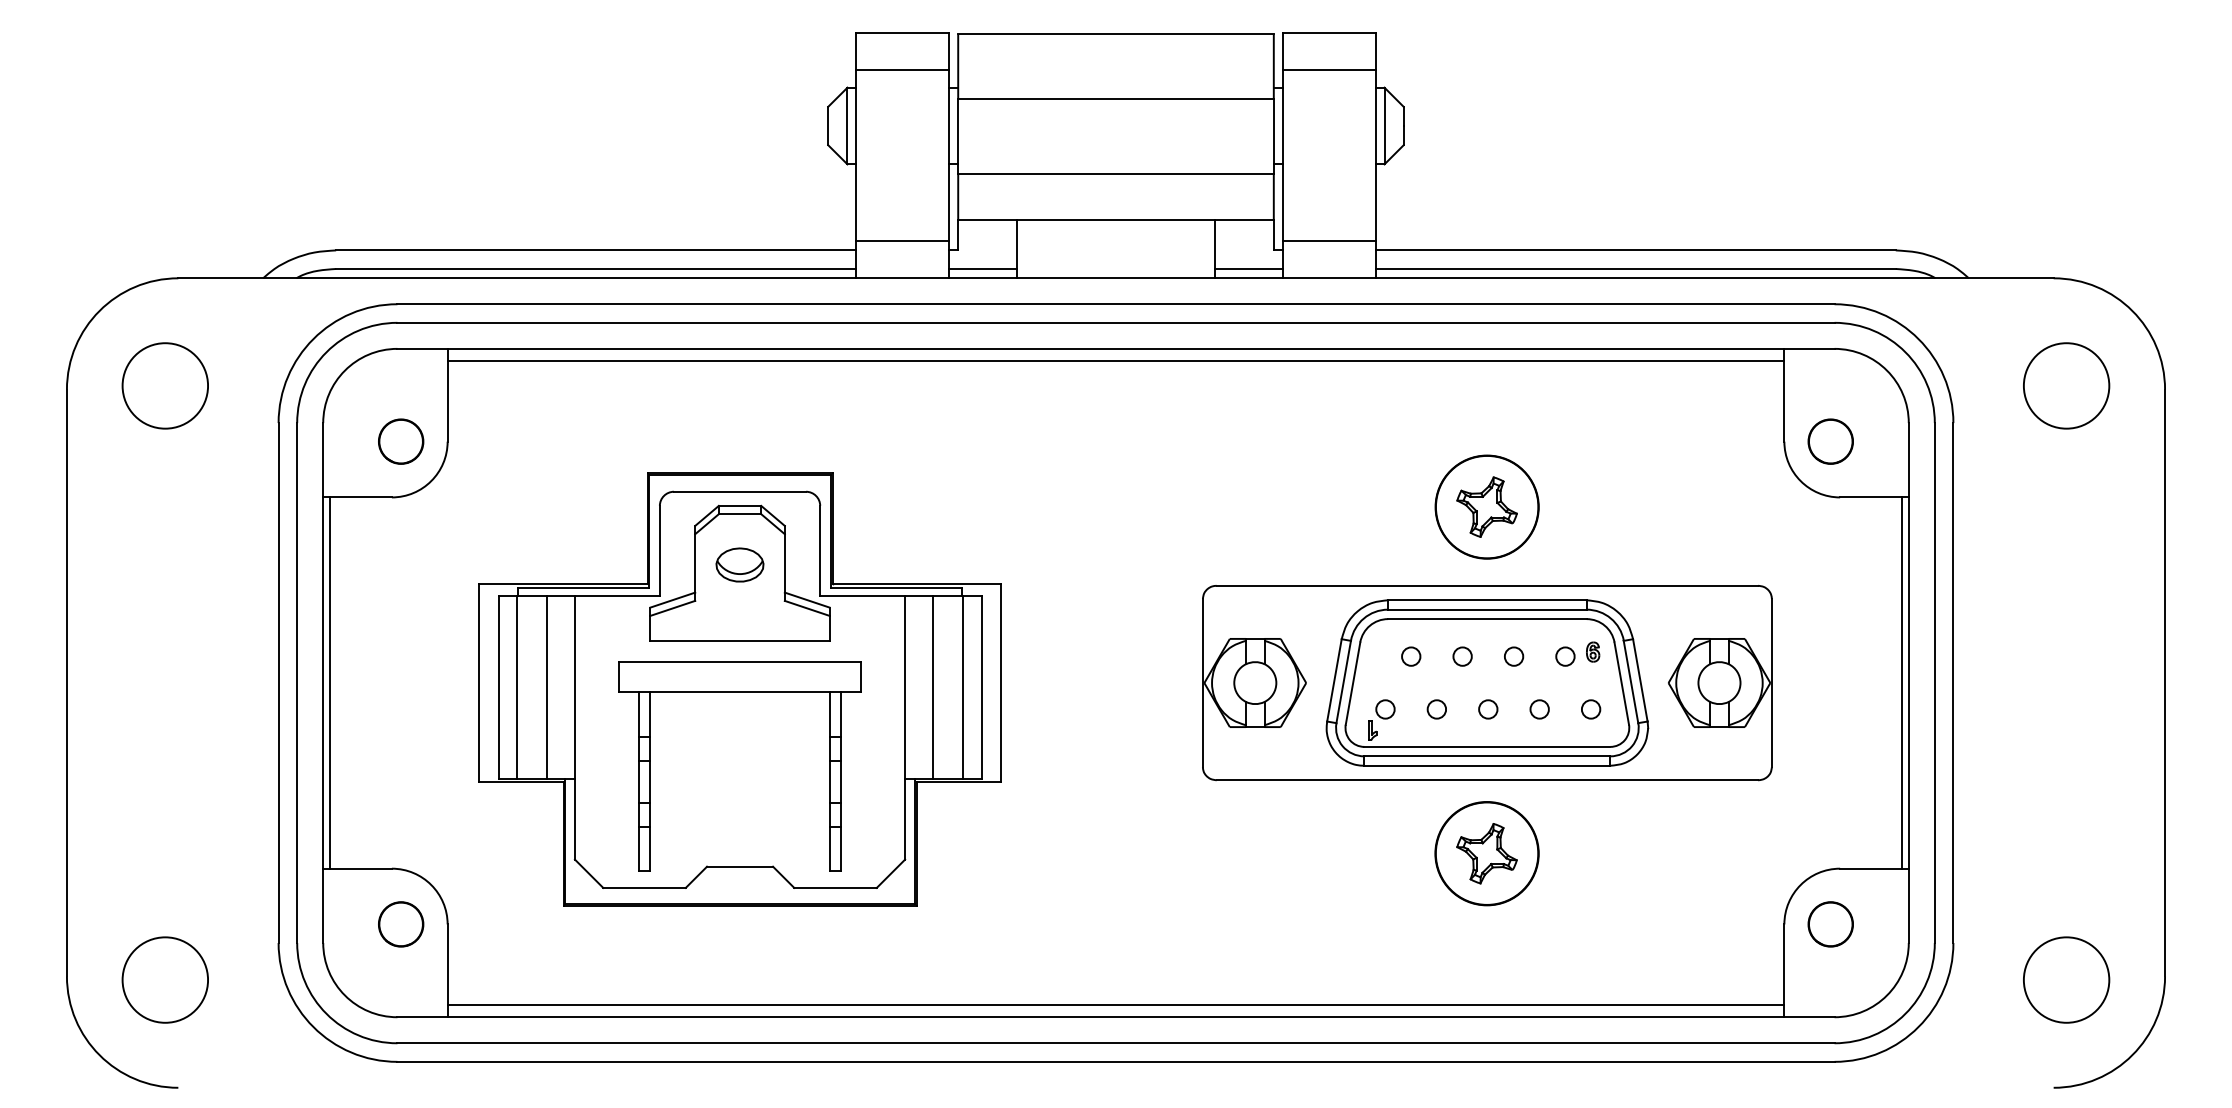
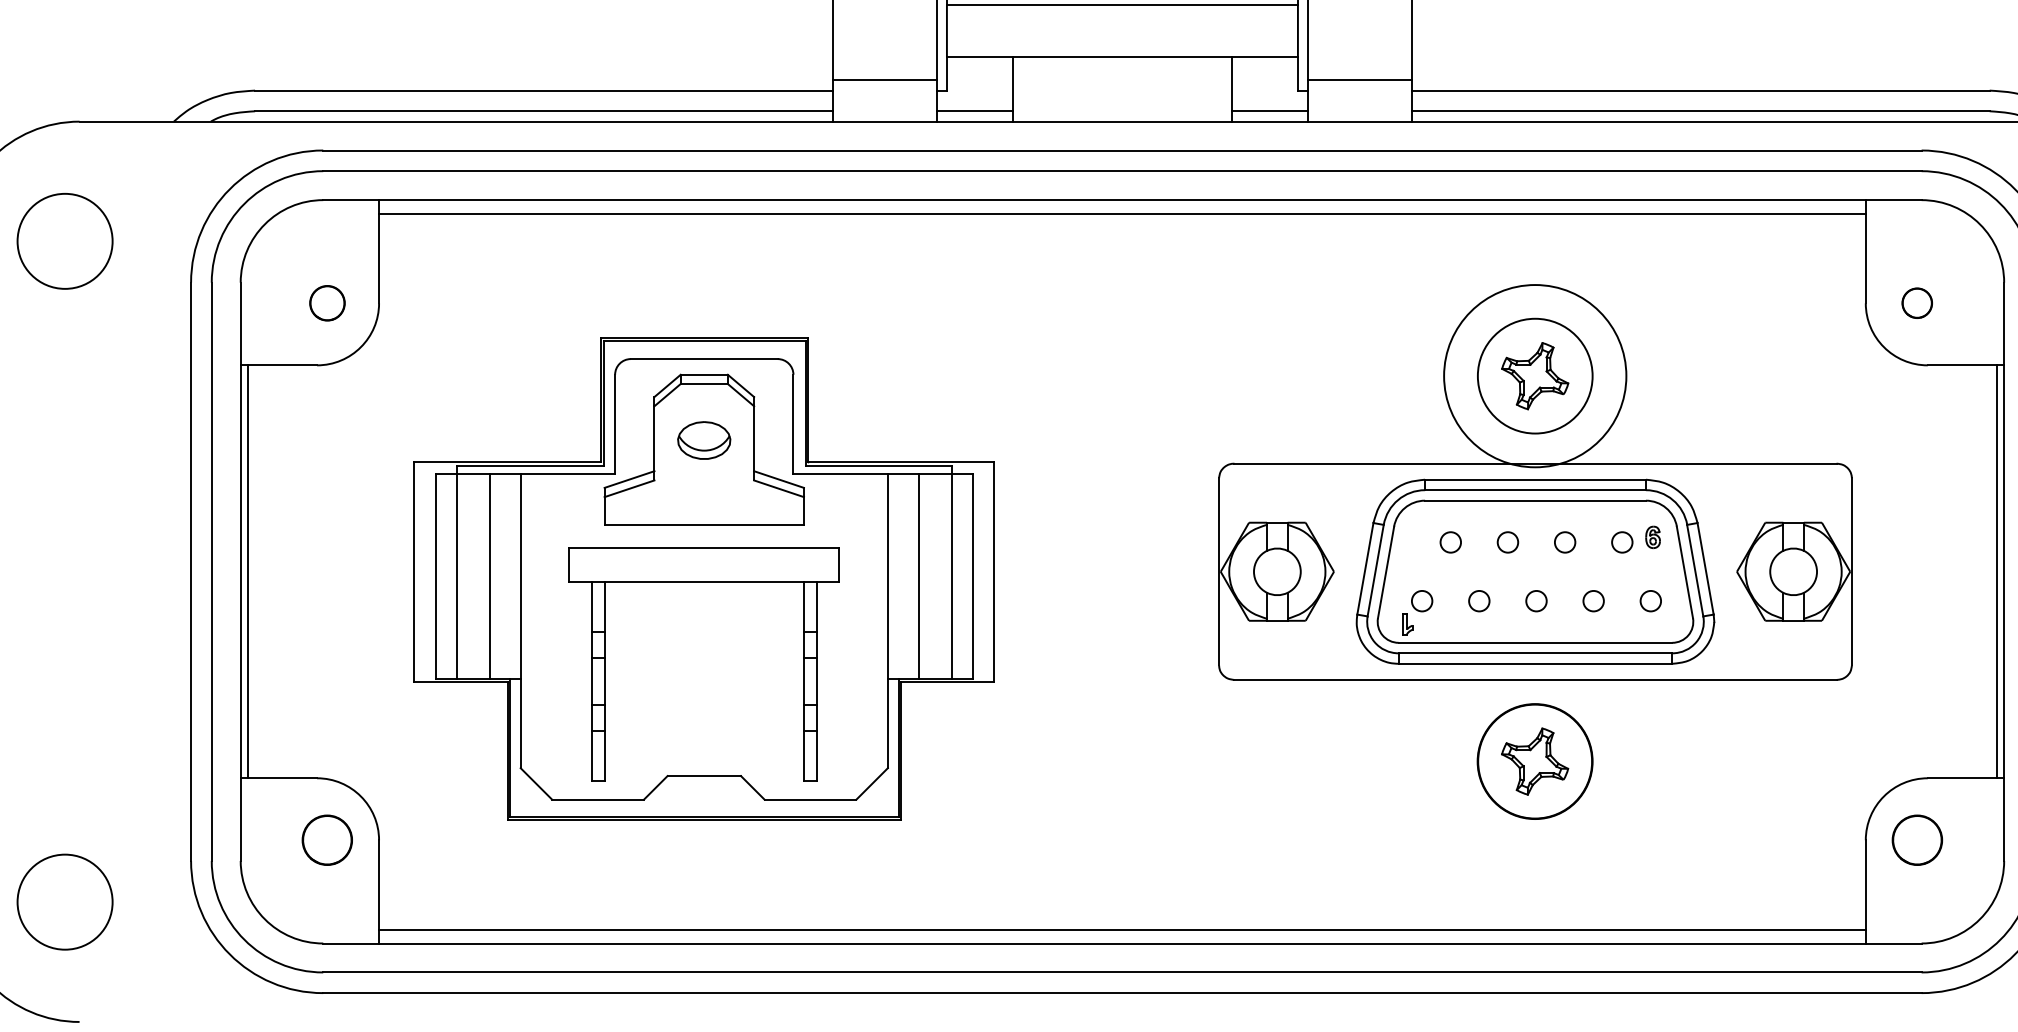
circle: (401, 441) -> (327, 303), size x0.7
circle: (1830, 441) -> (1917, 303), size x0.6
circle: (1486, 506) -> (1534, 375), size x1.6

